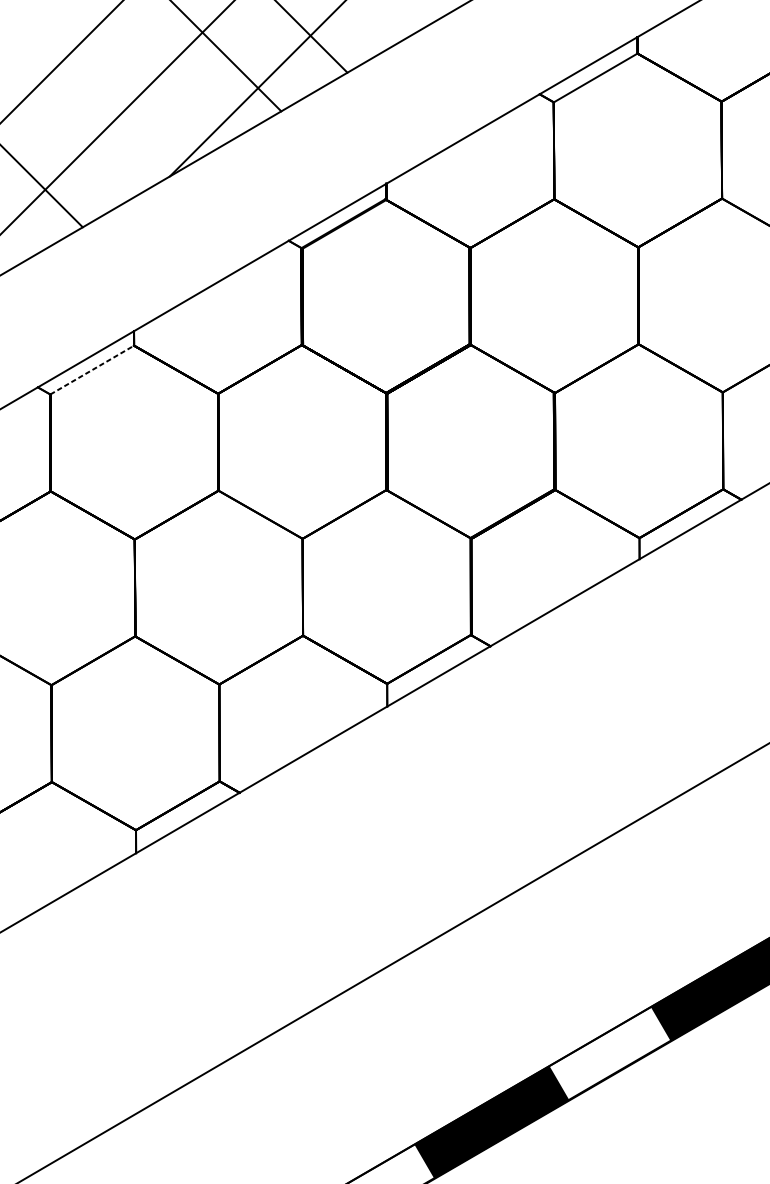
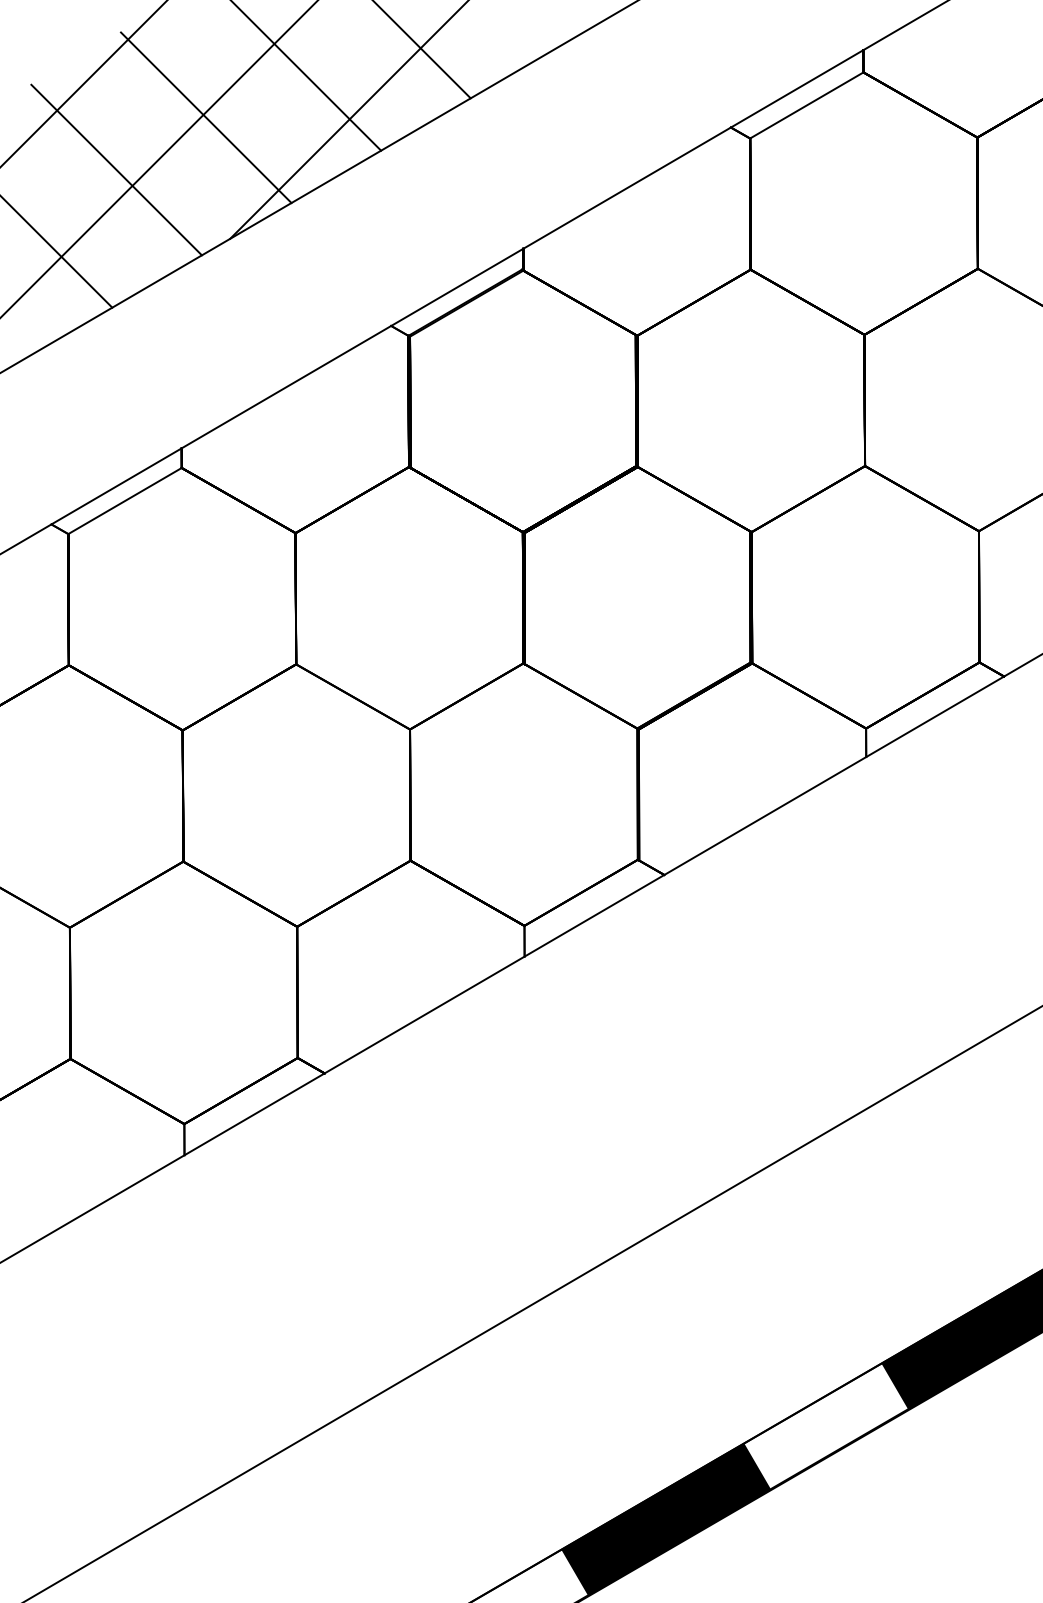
line: (152, 86) -> (206, 117), added
line: (85, 125) -> (116, 169), added
line: (92, 370) -> (125, 501), dashed -> solid

